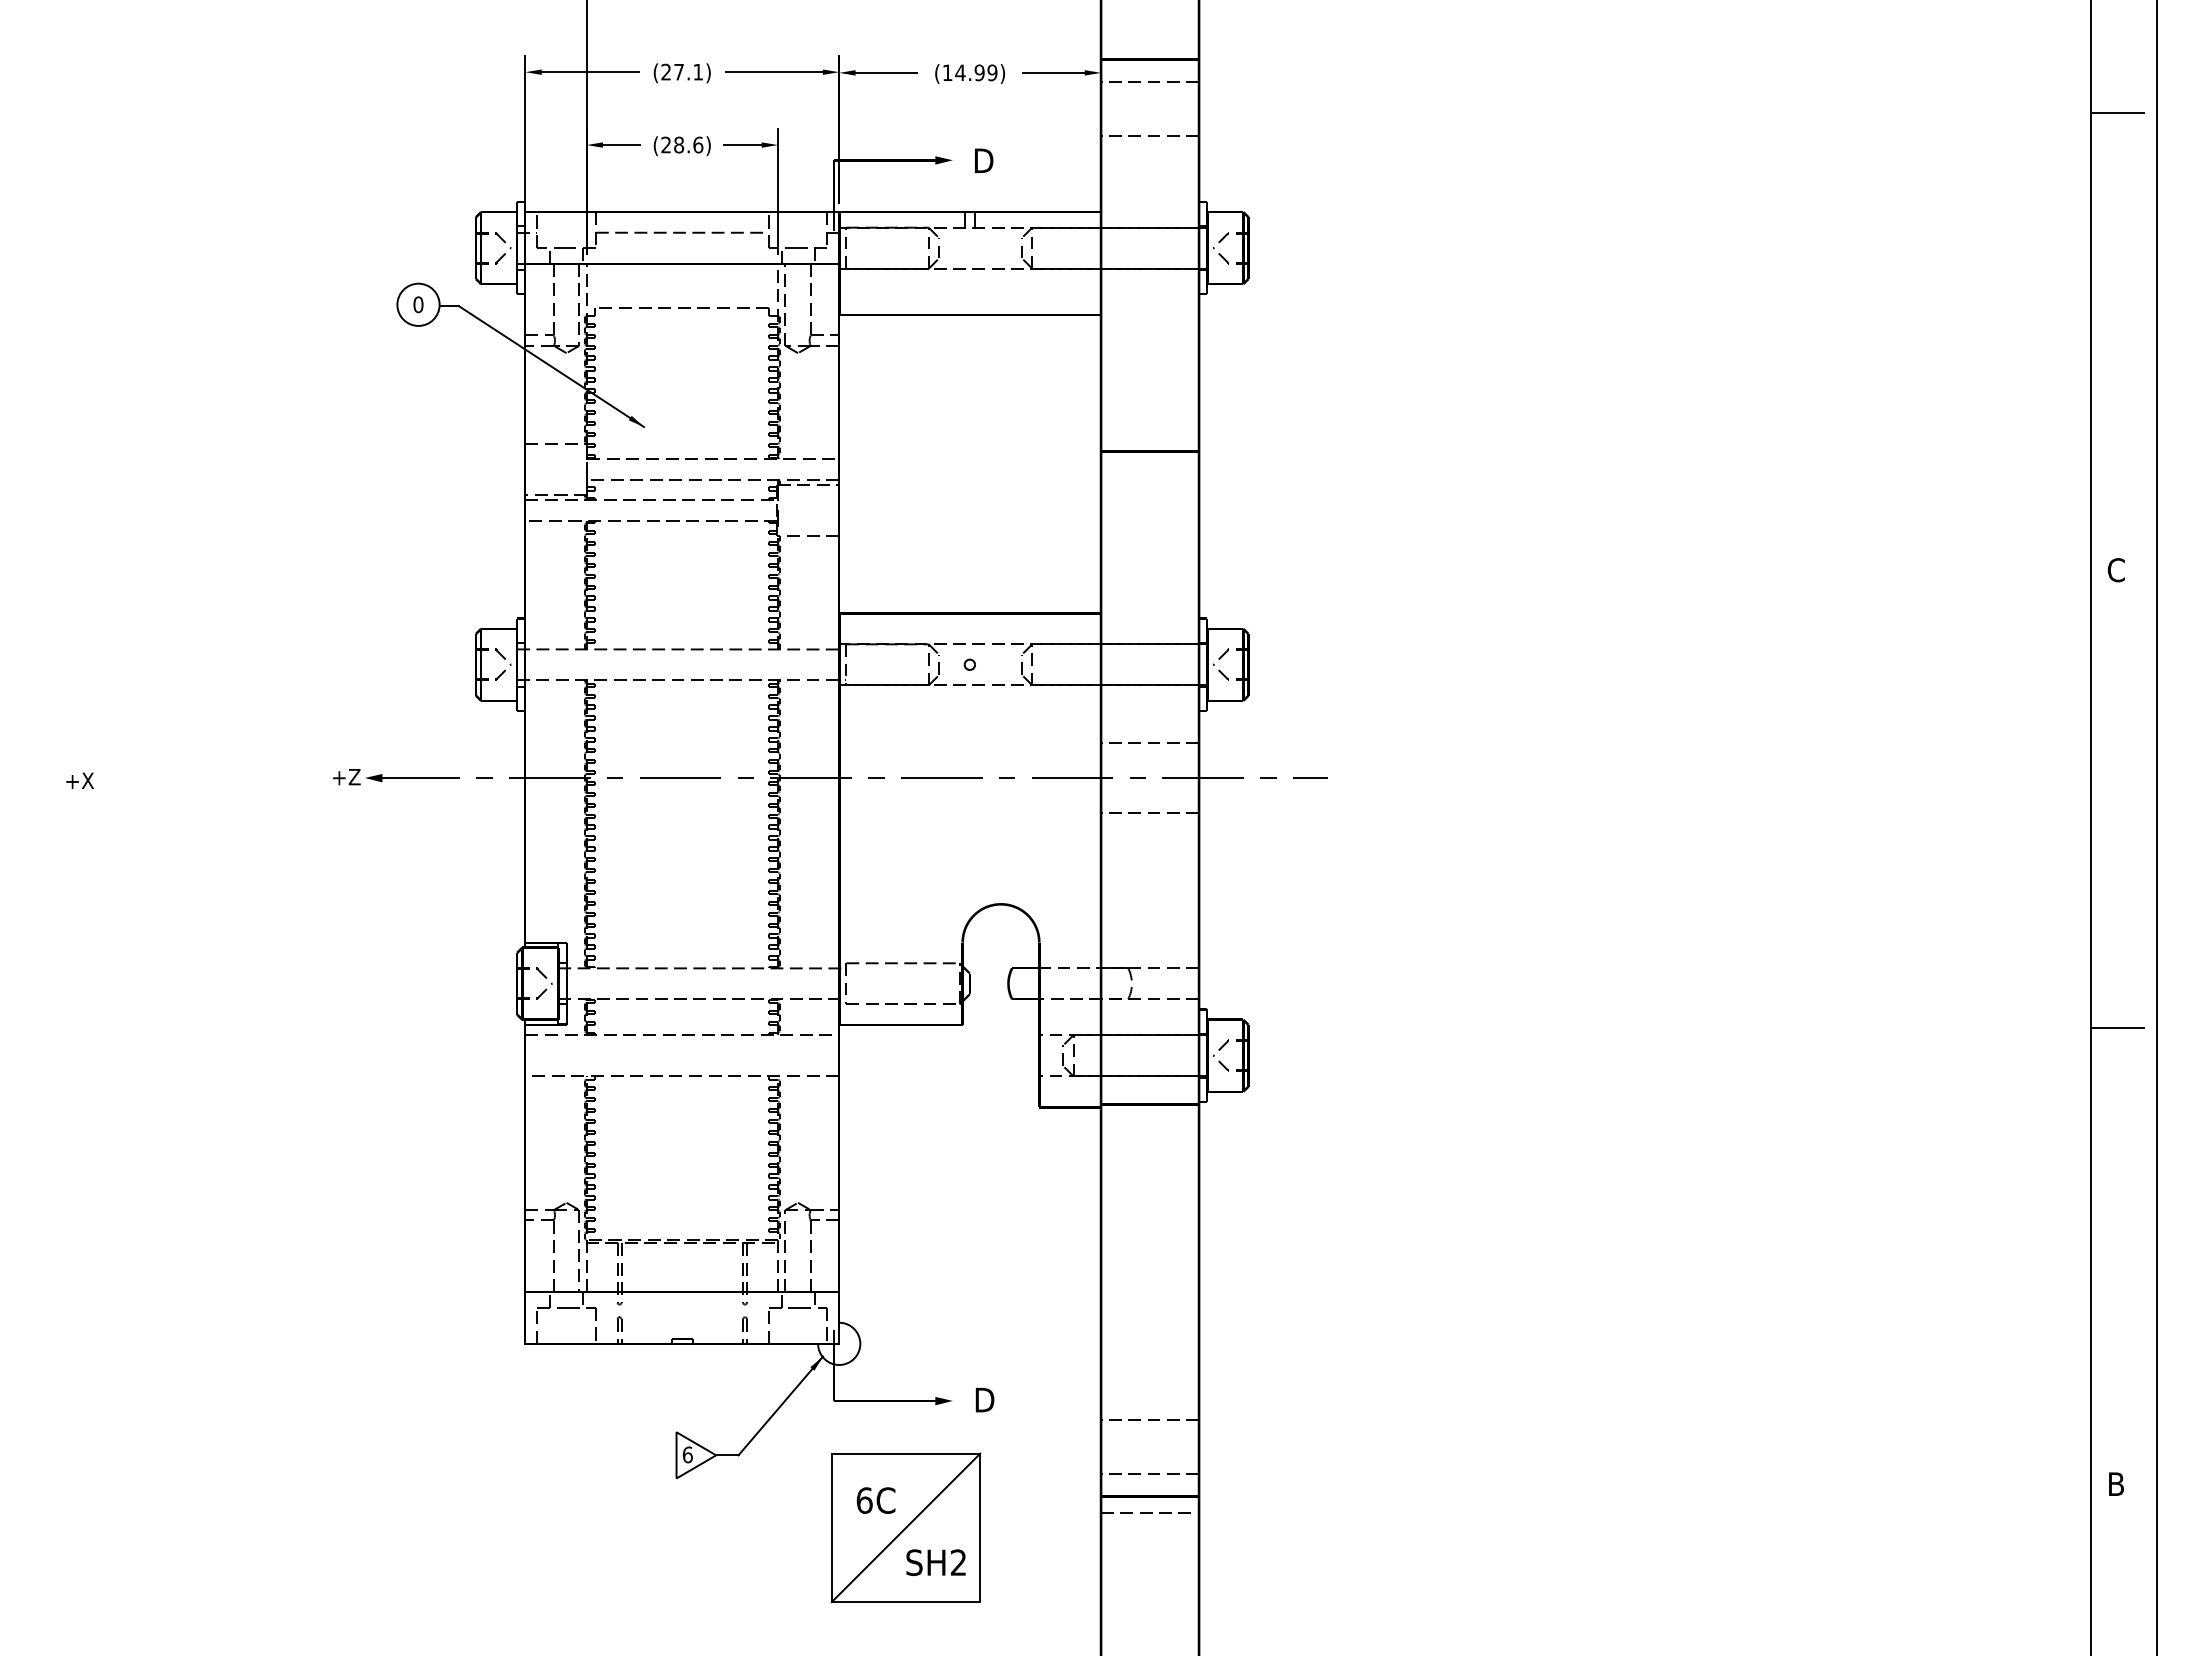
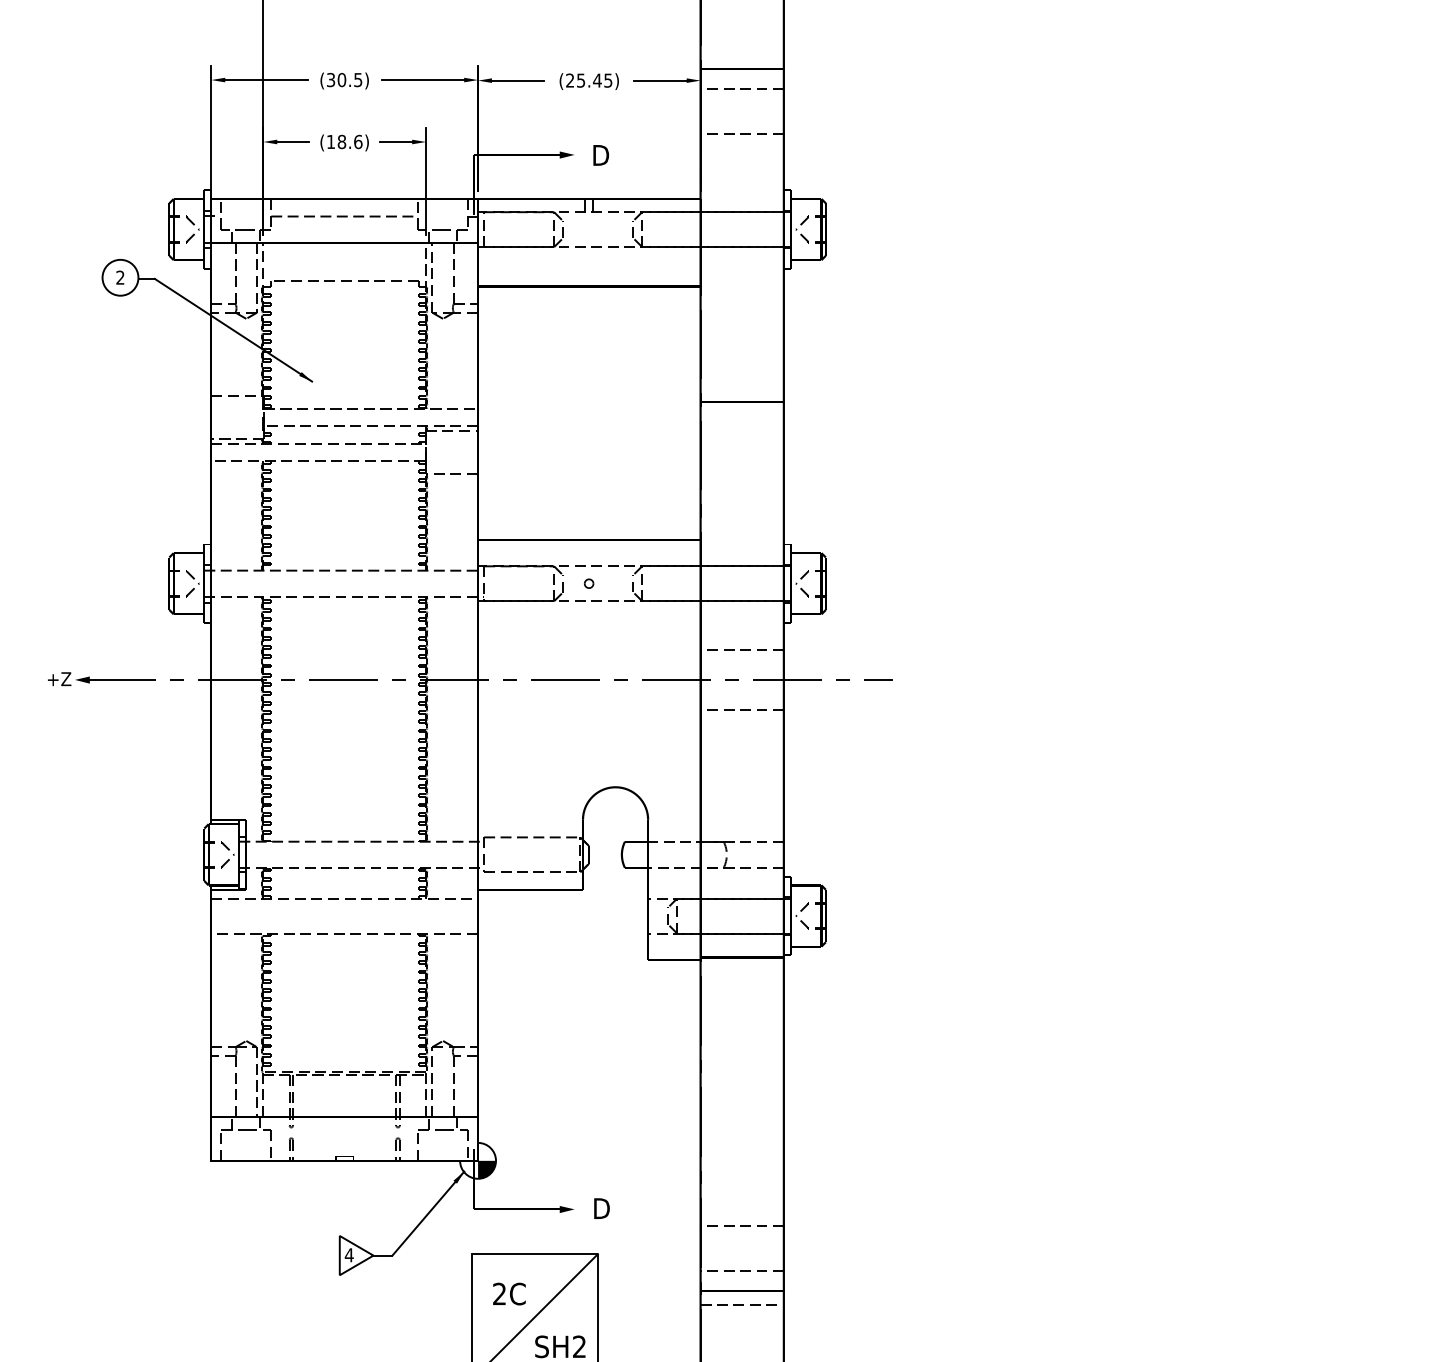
text: (681, 71) -> (344, 79), (27.1) -> (30.5)
text: (969, 72) -> (588, 80), (14.99) -> (25.45)
text: (665, 144) -> (330, 141), (28.6) -> (18.6)
text: (418, 304) -> (120, 277), 0 -> 2
fill: (849, 1353) -> (486, 1169), added
text: (687, 1454) -> (349, 1254), 6 -> 4
text: (864, 1500) -> (499, 1293), 6C -> 2C

